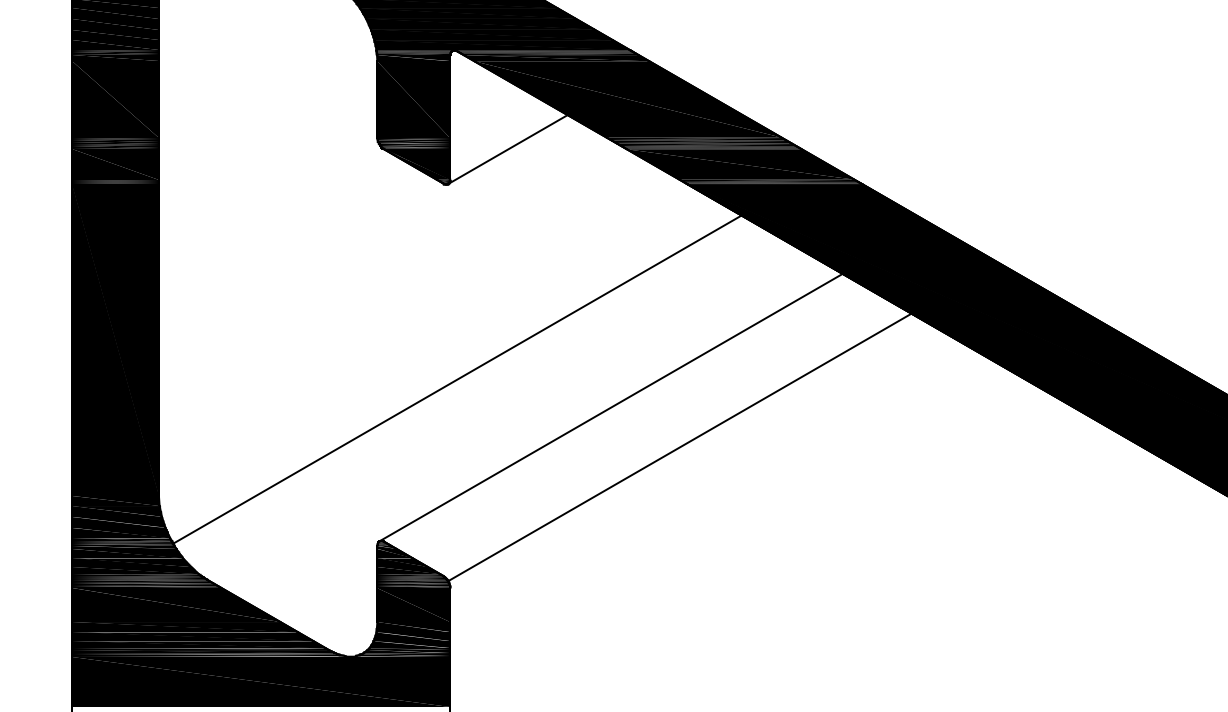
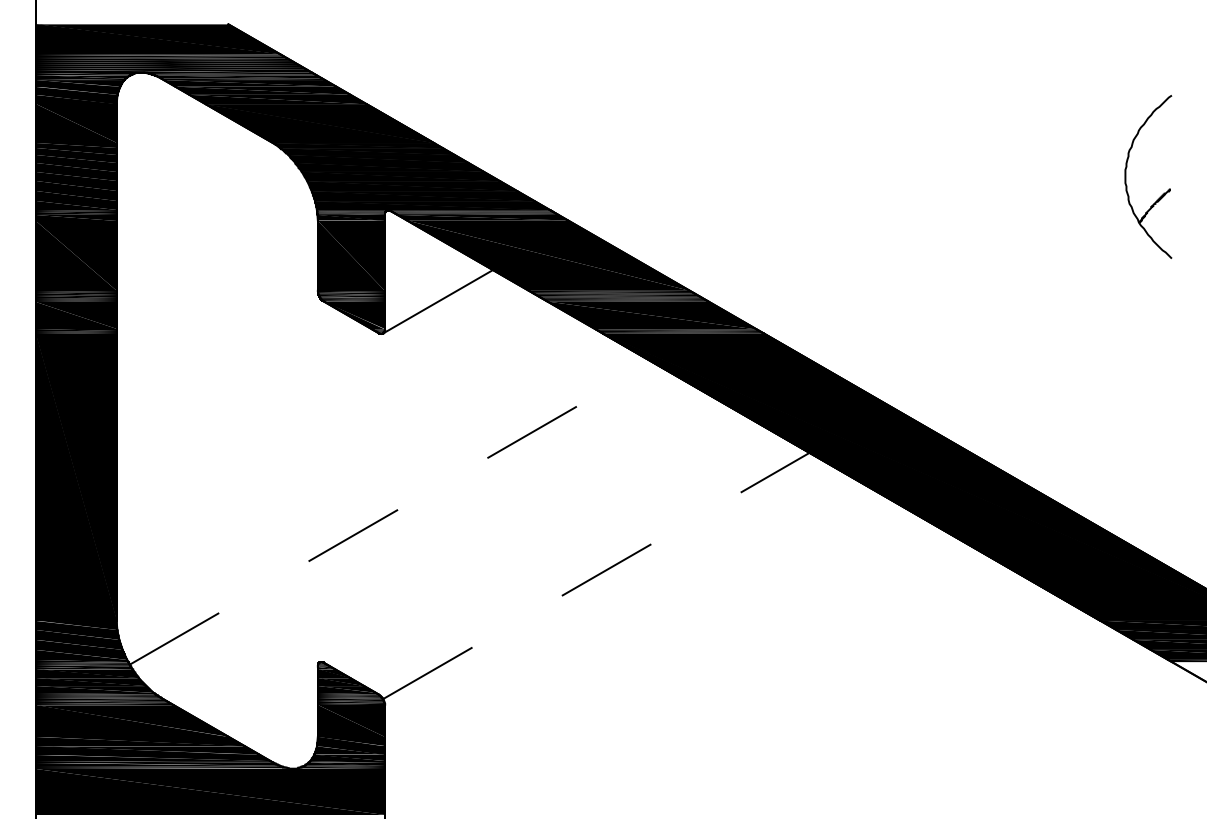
line: (457, 379) -> (391, 513), solid -> dashed
line: (610, 407) -> (532, 539), removed
line: (680, 446) -> (596, 575), solid -> dashed

